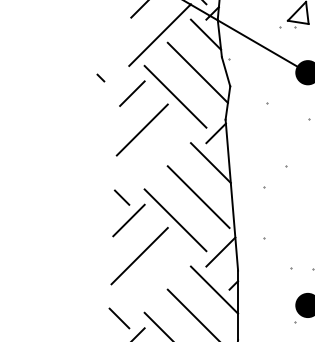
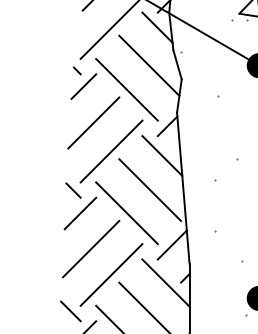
line: (100, 77) -> (76, 70), moved
line: (159, 158) -> (110, 151), added
line: (159, 281) -> (110, 274), added

